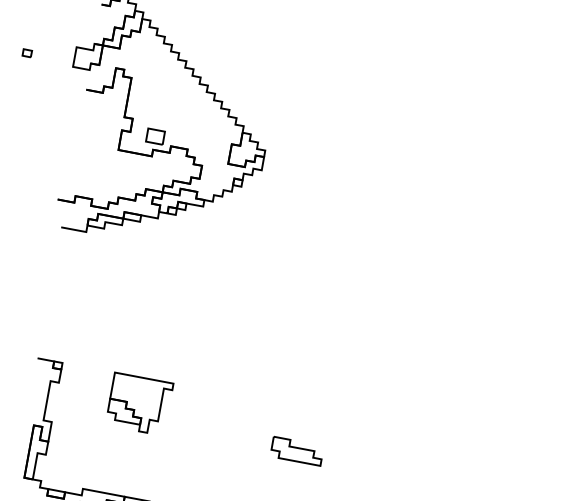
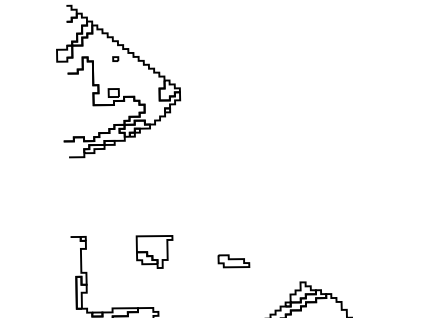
part: (27, 52) -> (115, 58), moved
part: (139, 403) -> (154, 251), moved

